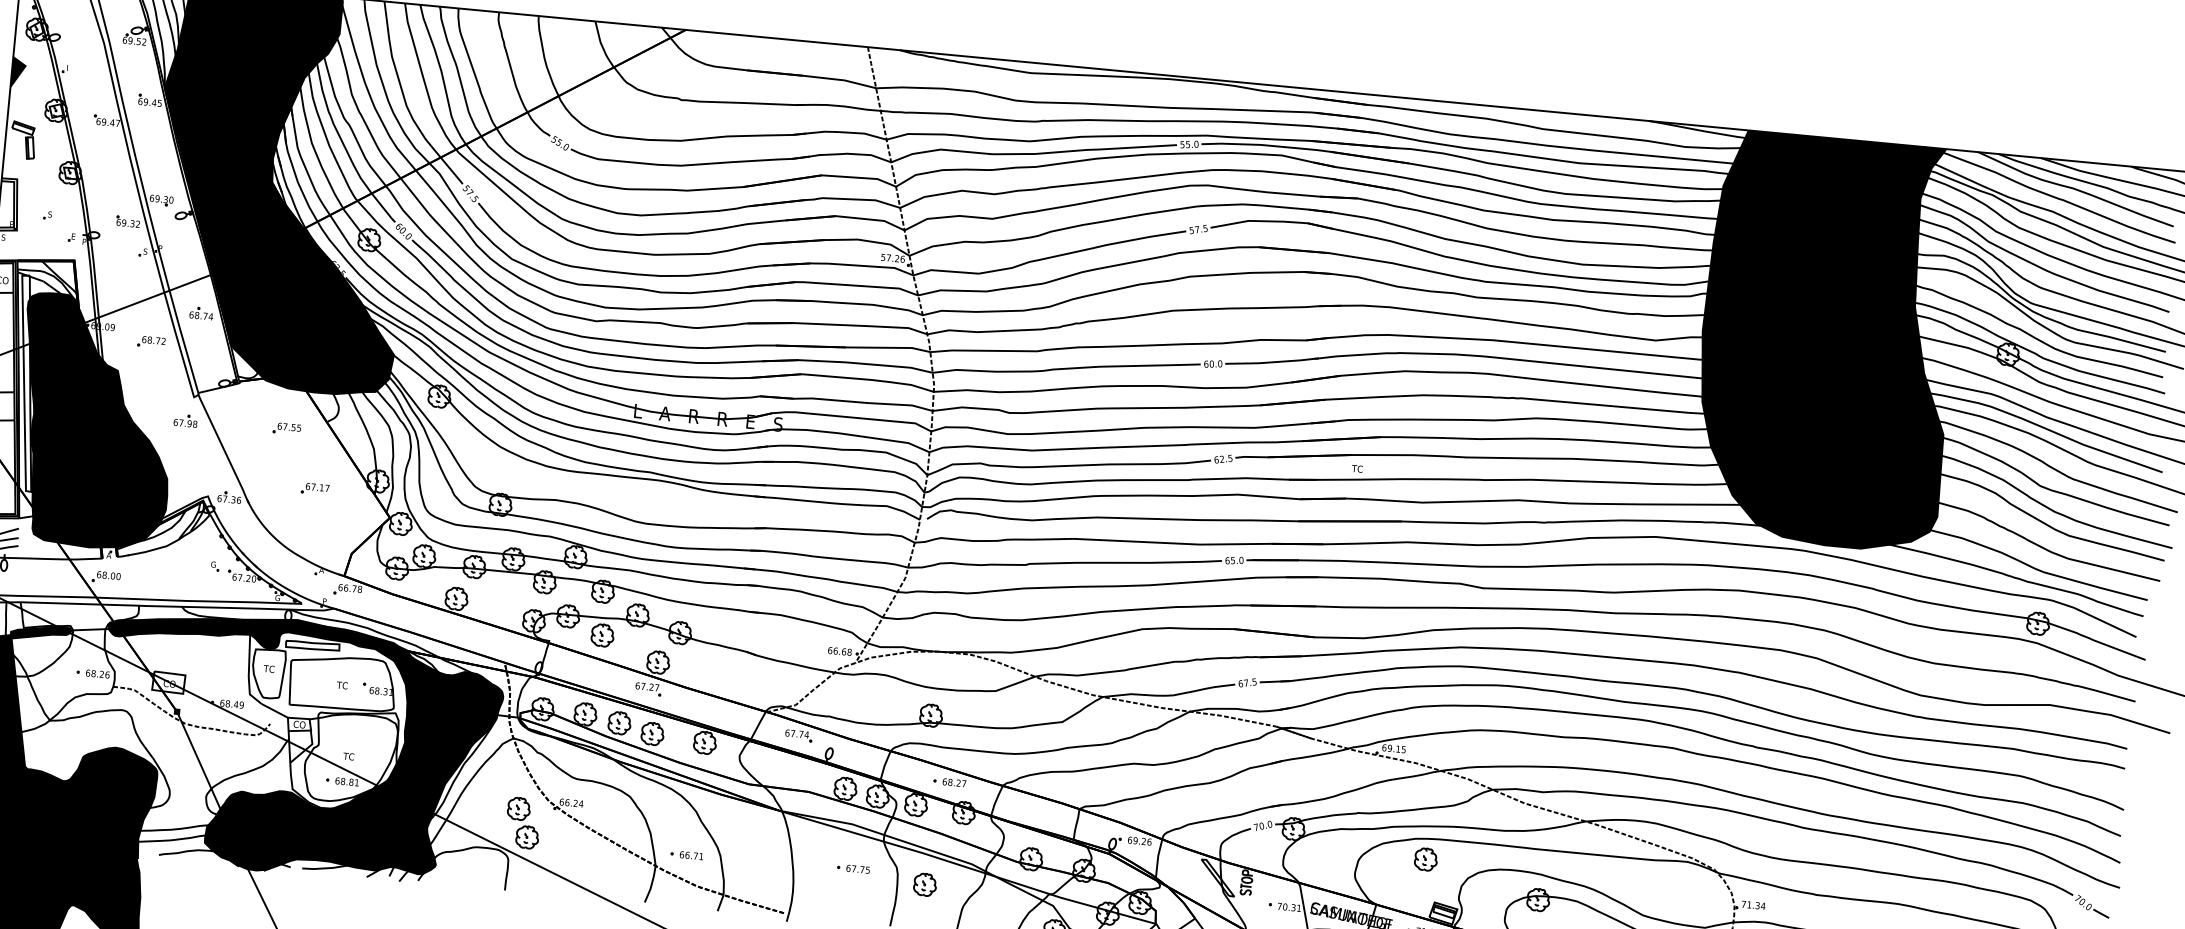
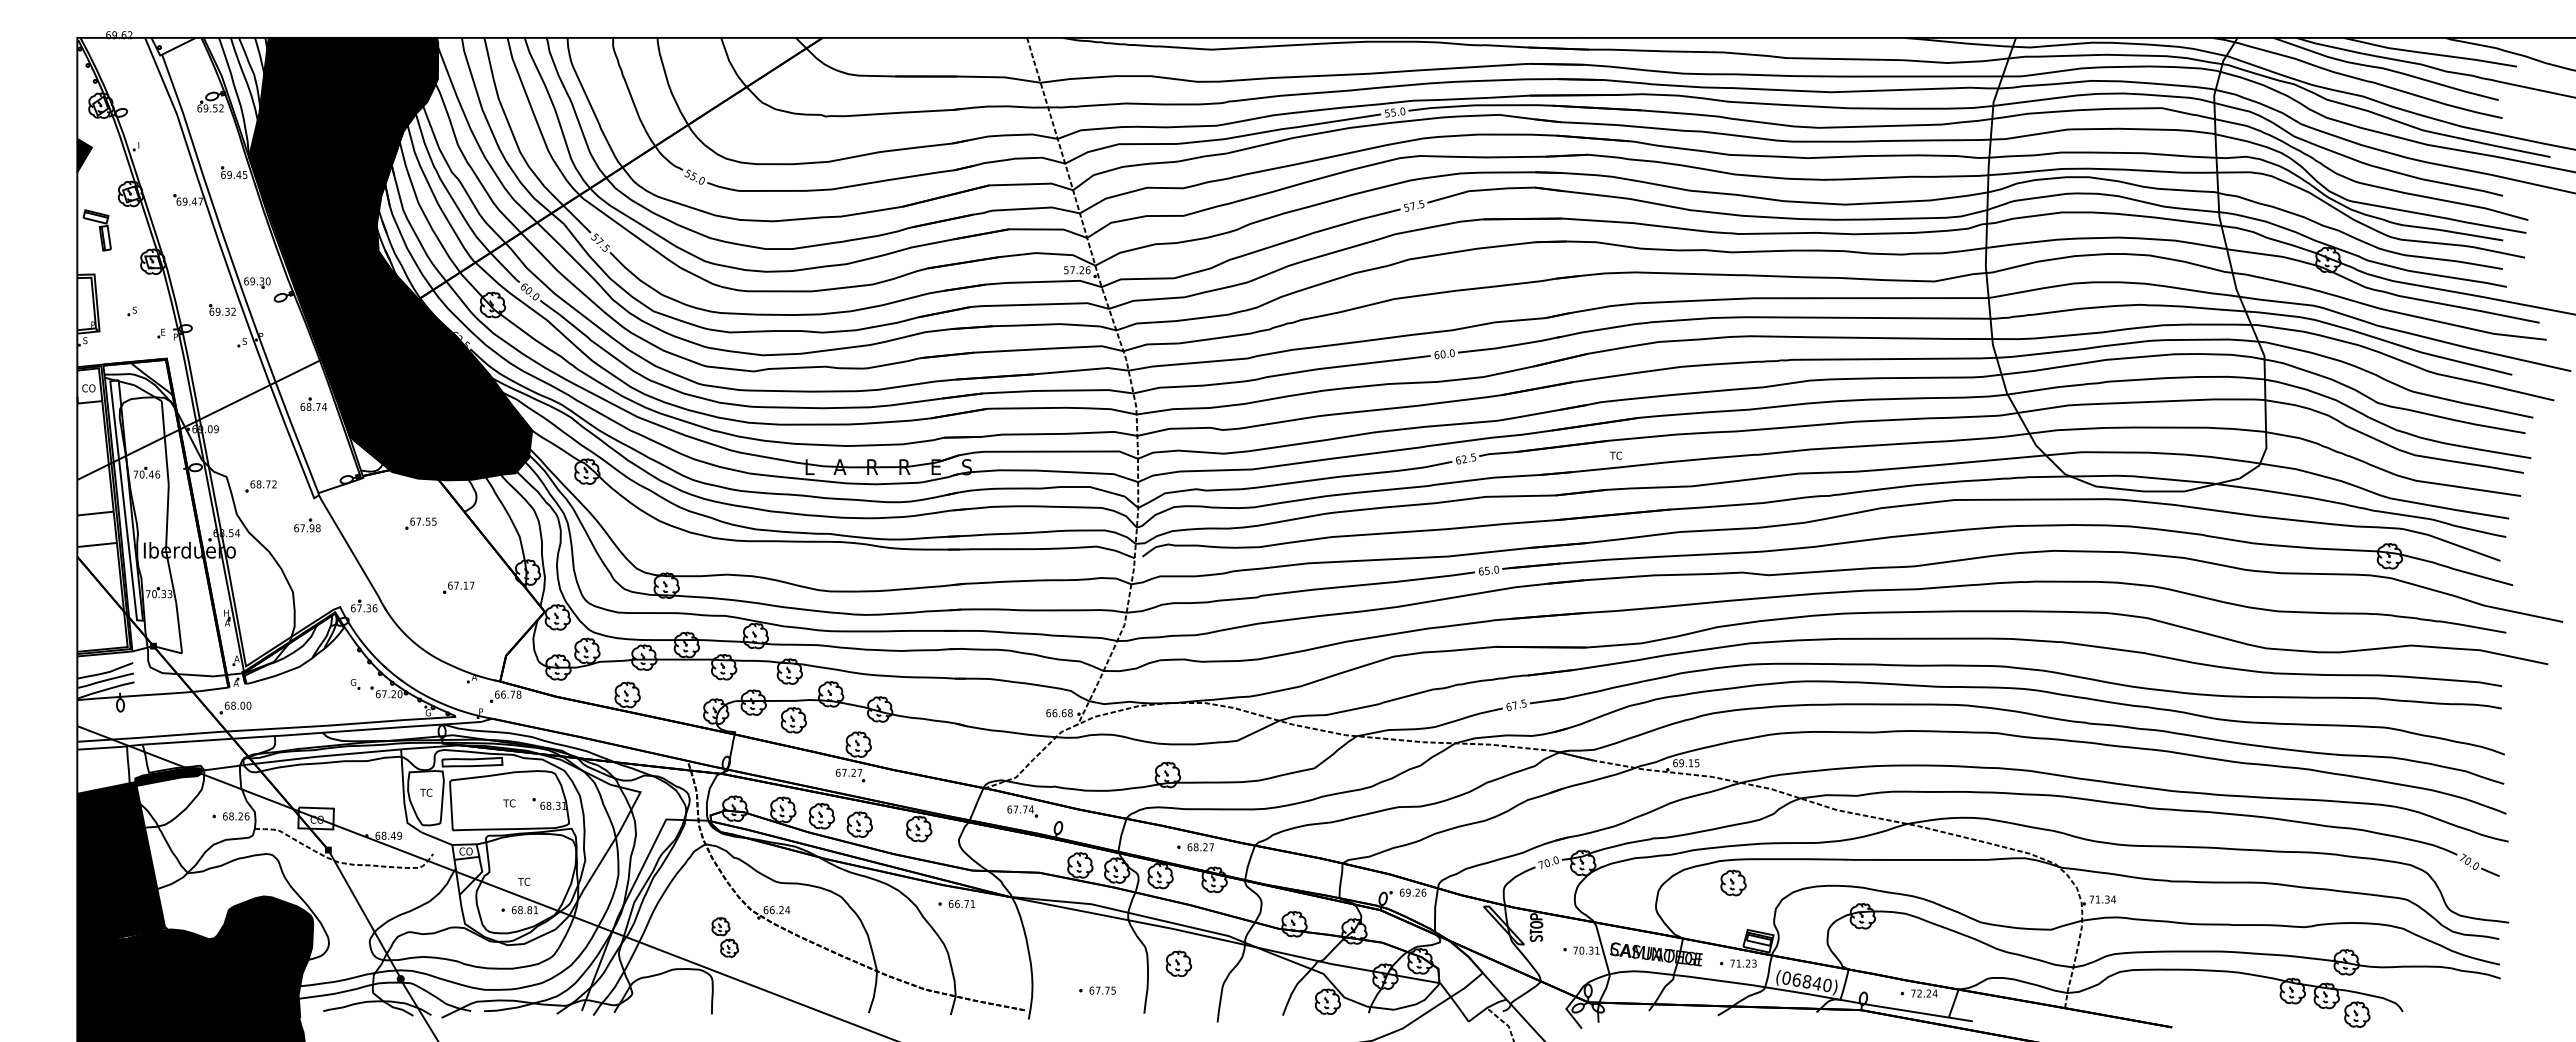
fill: (1827, 341) -> (2125, 264), removed
part: (151, 342) -> (260, 486), moved
fill: (94, 422) -> (206, 536), removed
fill: (297, 747) -> (466, 877), removed
part: (523, 823) -> (725, 937), size x0.7
part: (686, 855) -> (956, 904), moved
part: (853, 868) -> (1097, 990), moved

